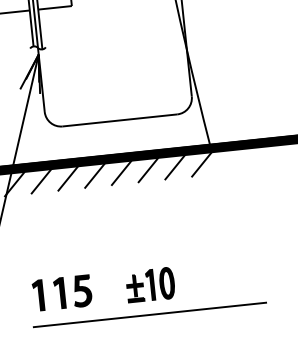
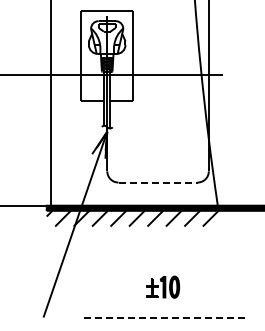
line: (120, 120) -> (158, 182), solid -> dashed
part: (150, 284) -> (163, 286), moved
part: (61, 293) -> (105, 296), removed
line: (149, 314) -> (164, 317), solid -> dashed

